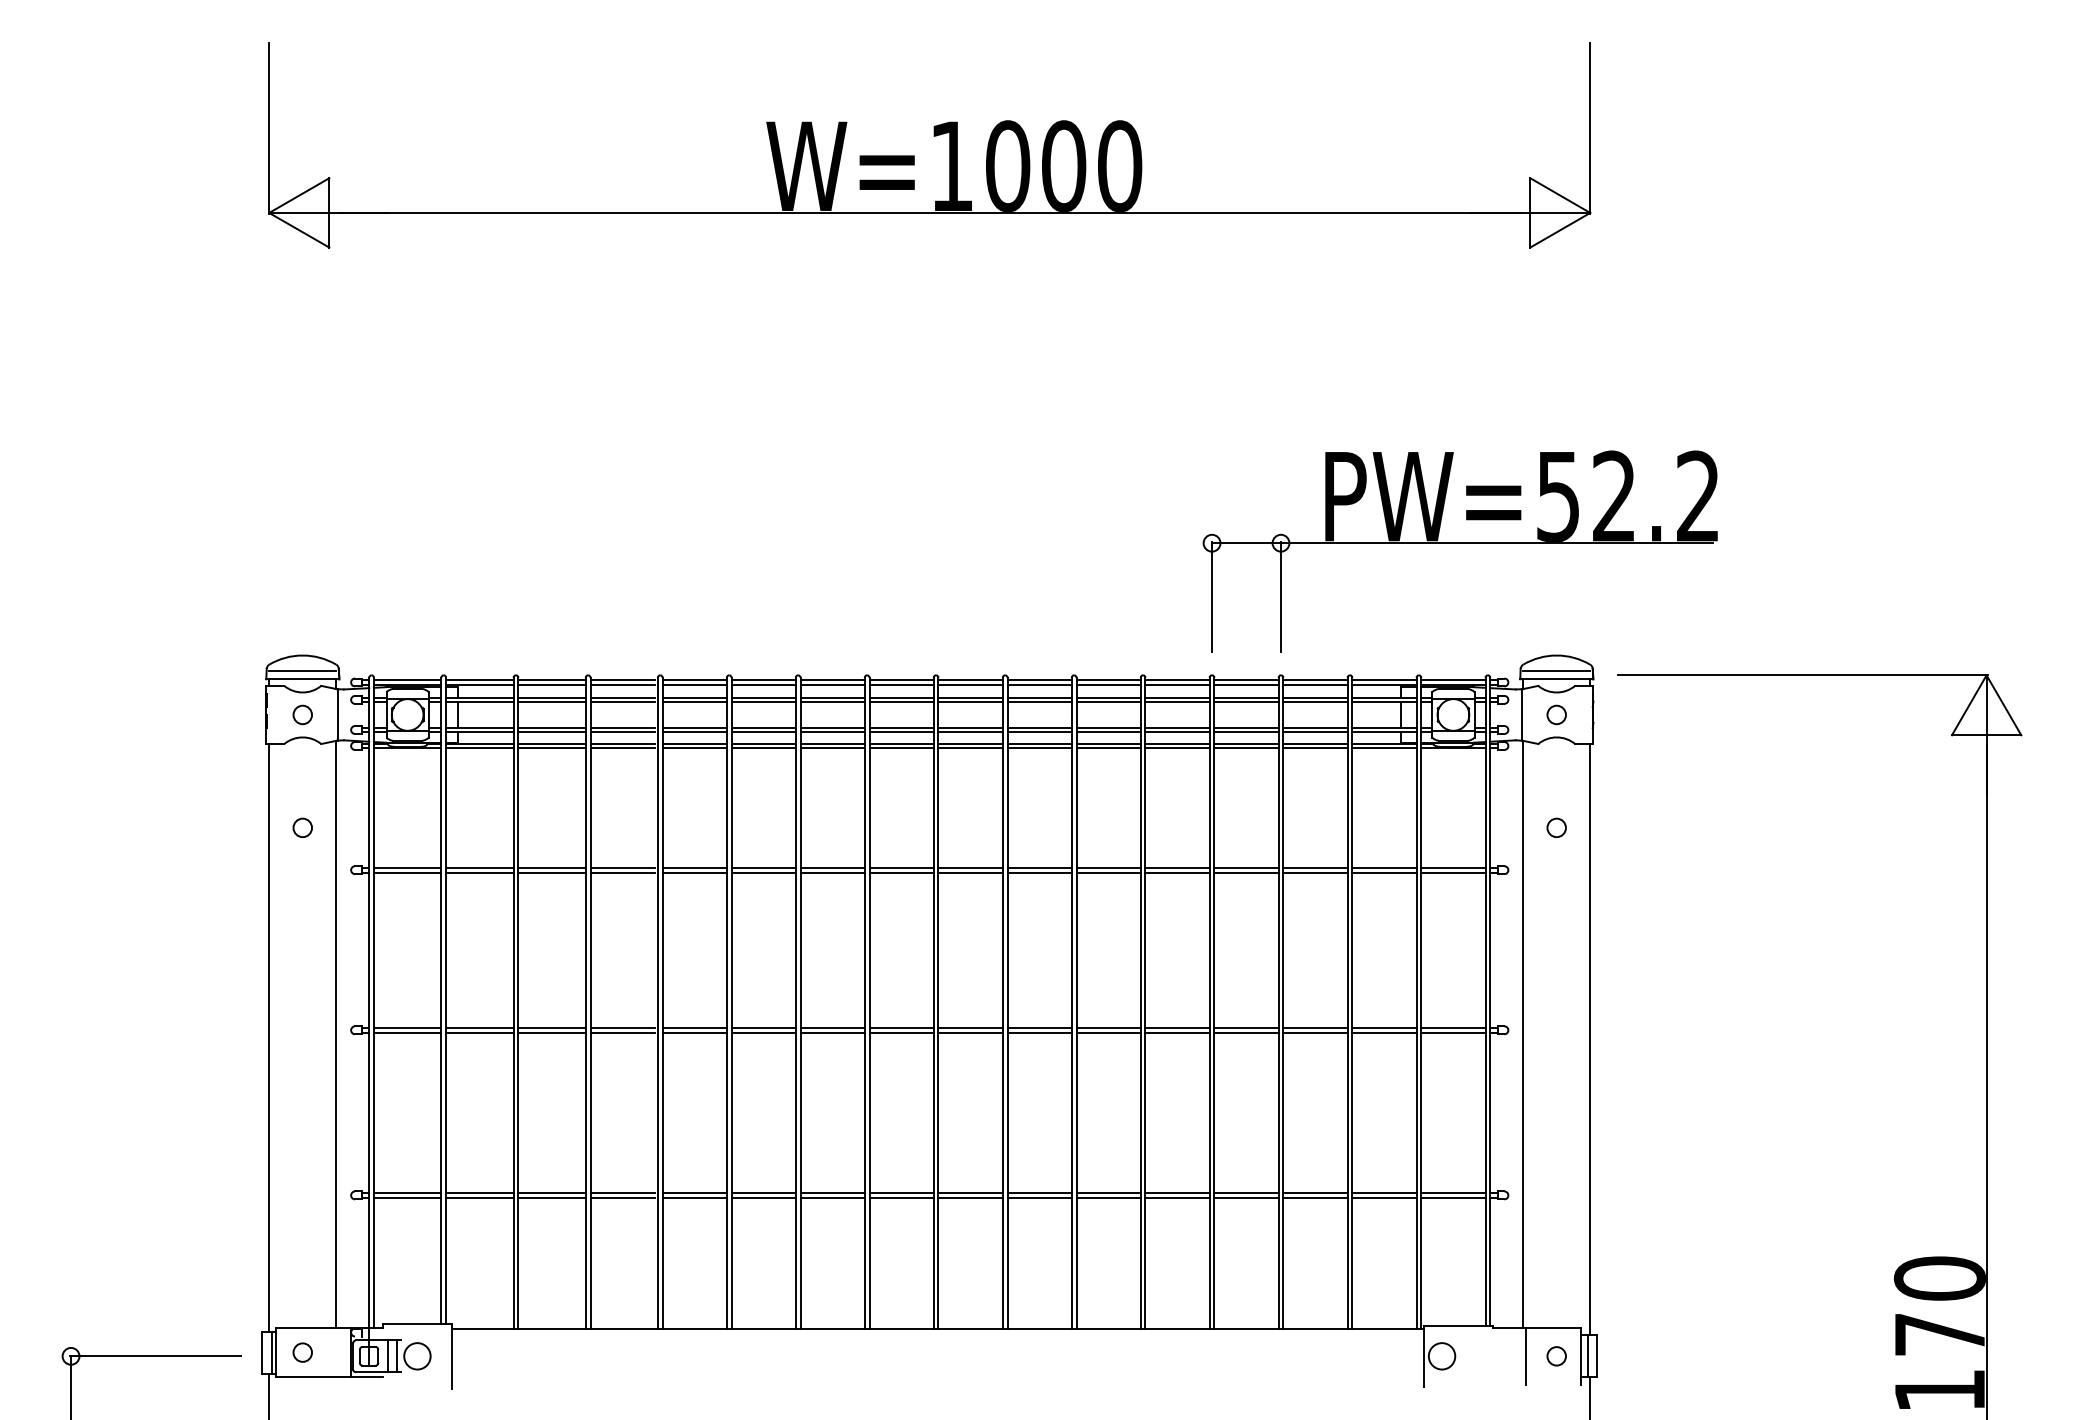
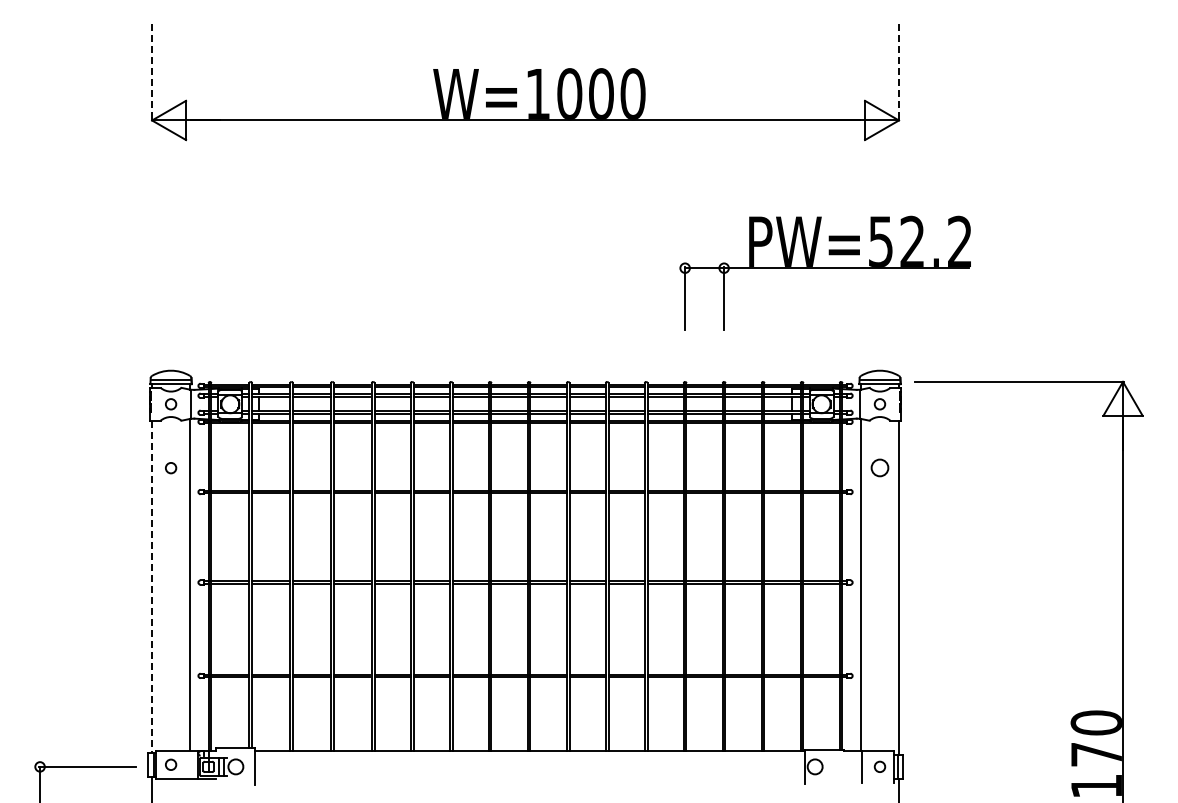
line: (269, 128) -> (152, 72), solid -> dashed
line: (1589, 128) -> (898, 72), solid -> dashed
part: (1458, 550) -> (824, 272), moved
circle: (1555, 828) -> (879, 468), size x1.6
line: (269, 1038) -> (152, 587), solid -> dashed

